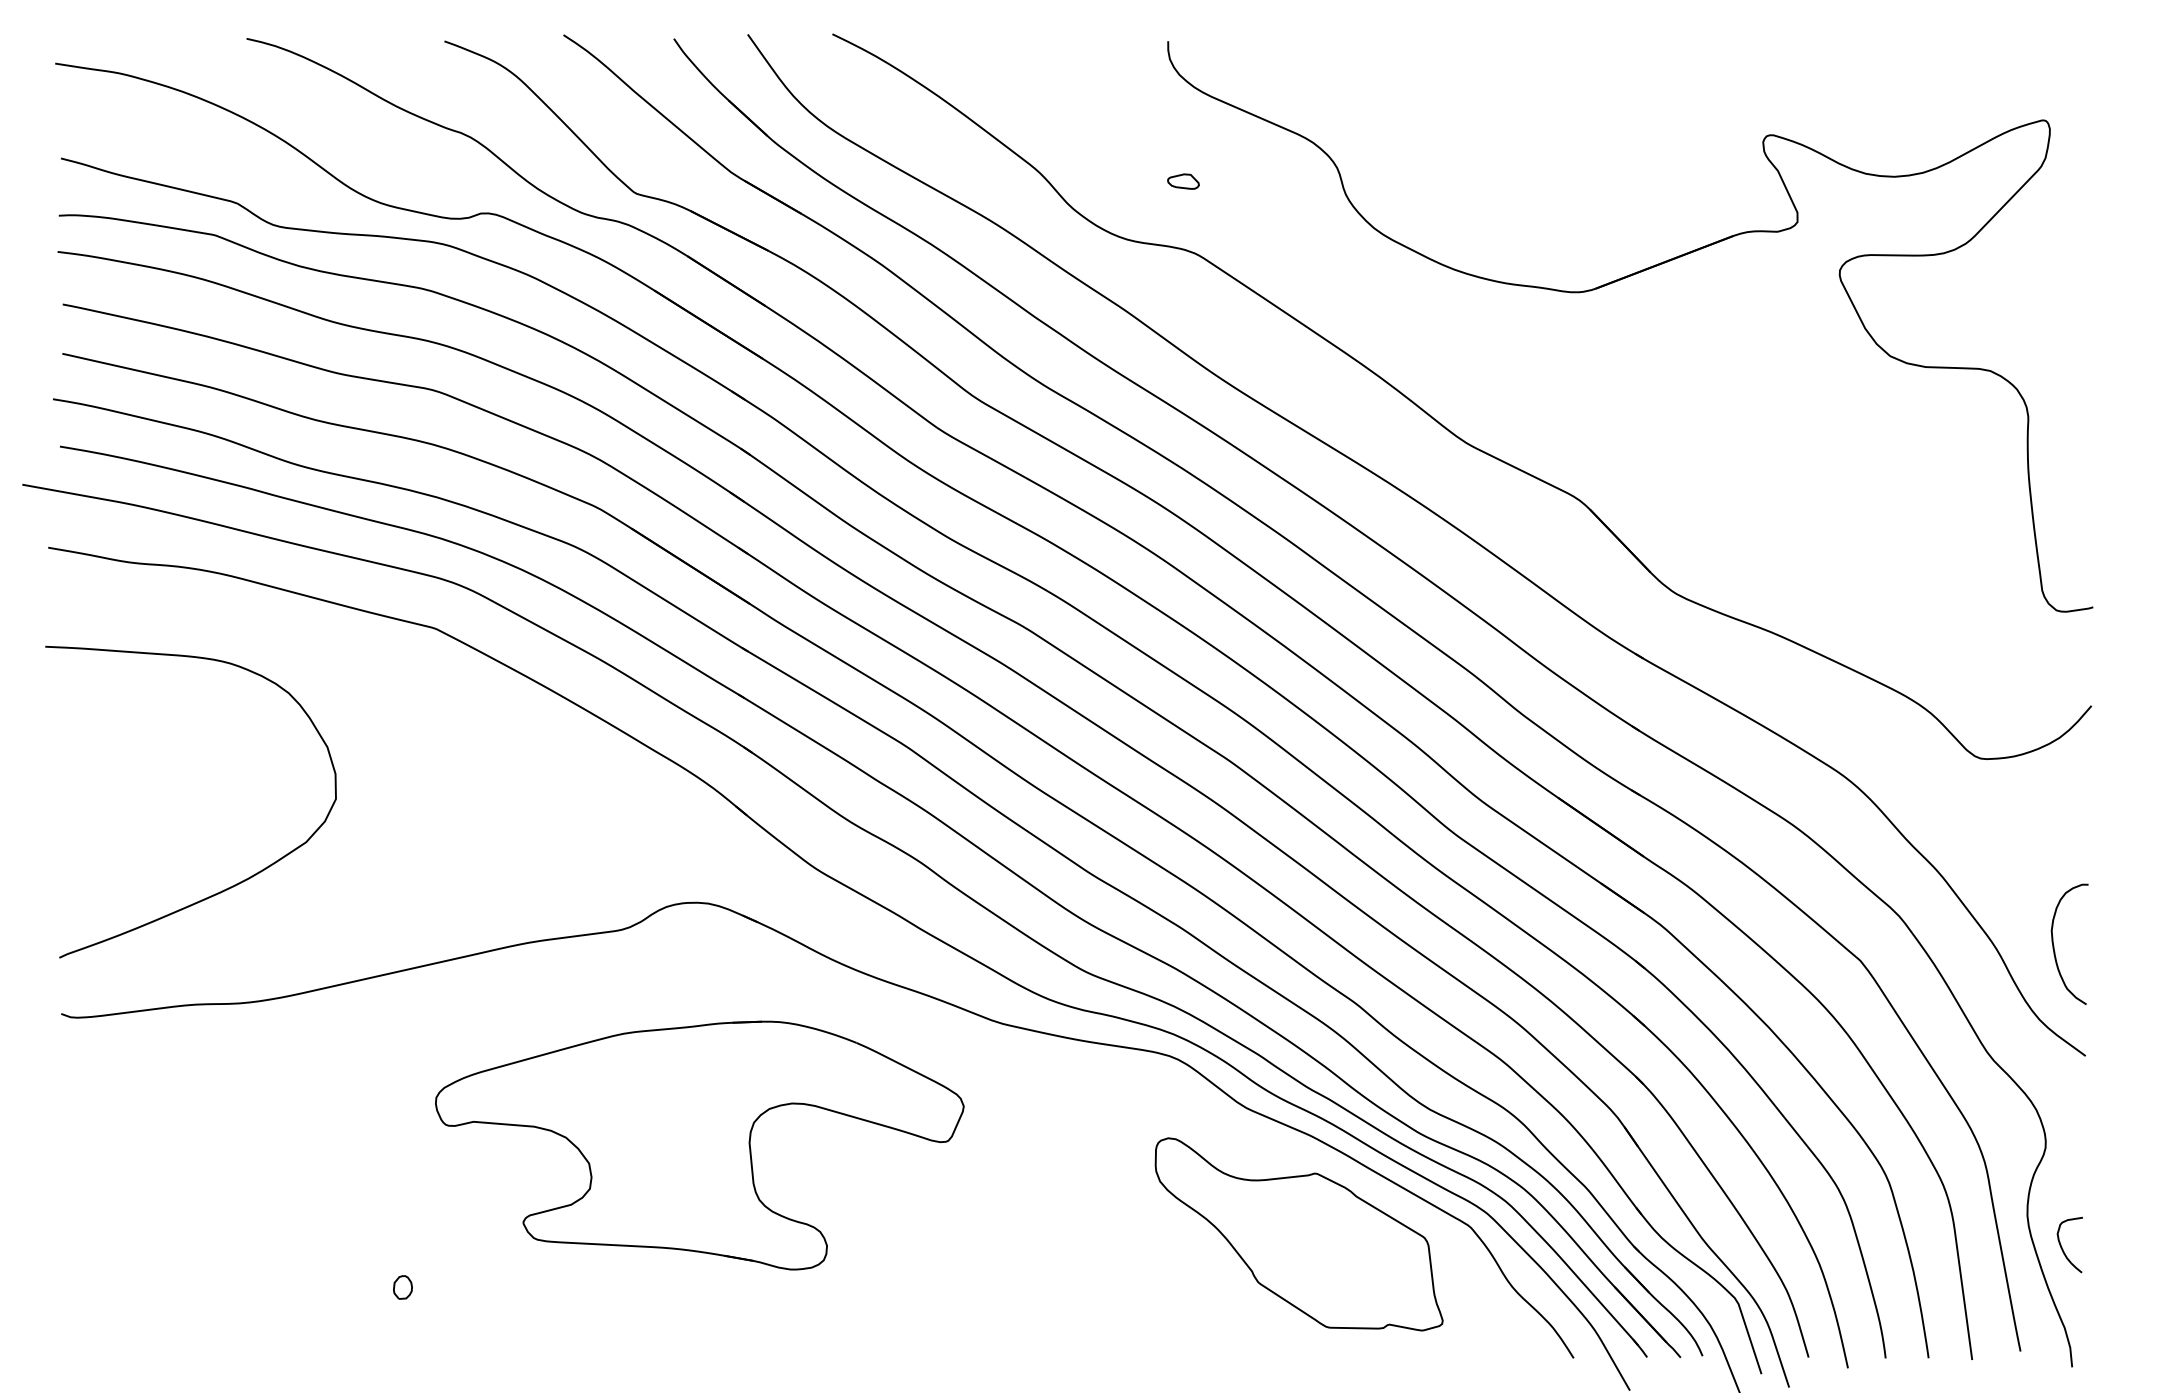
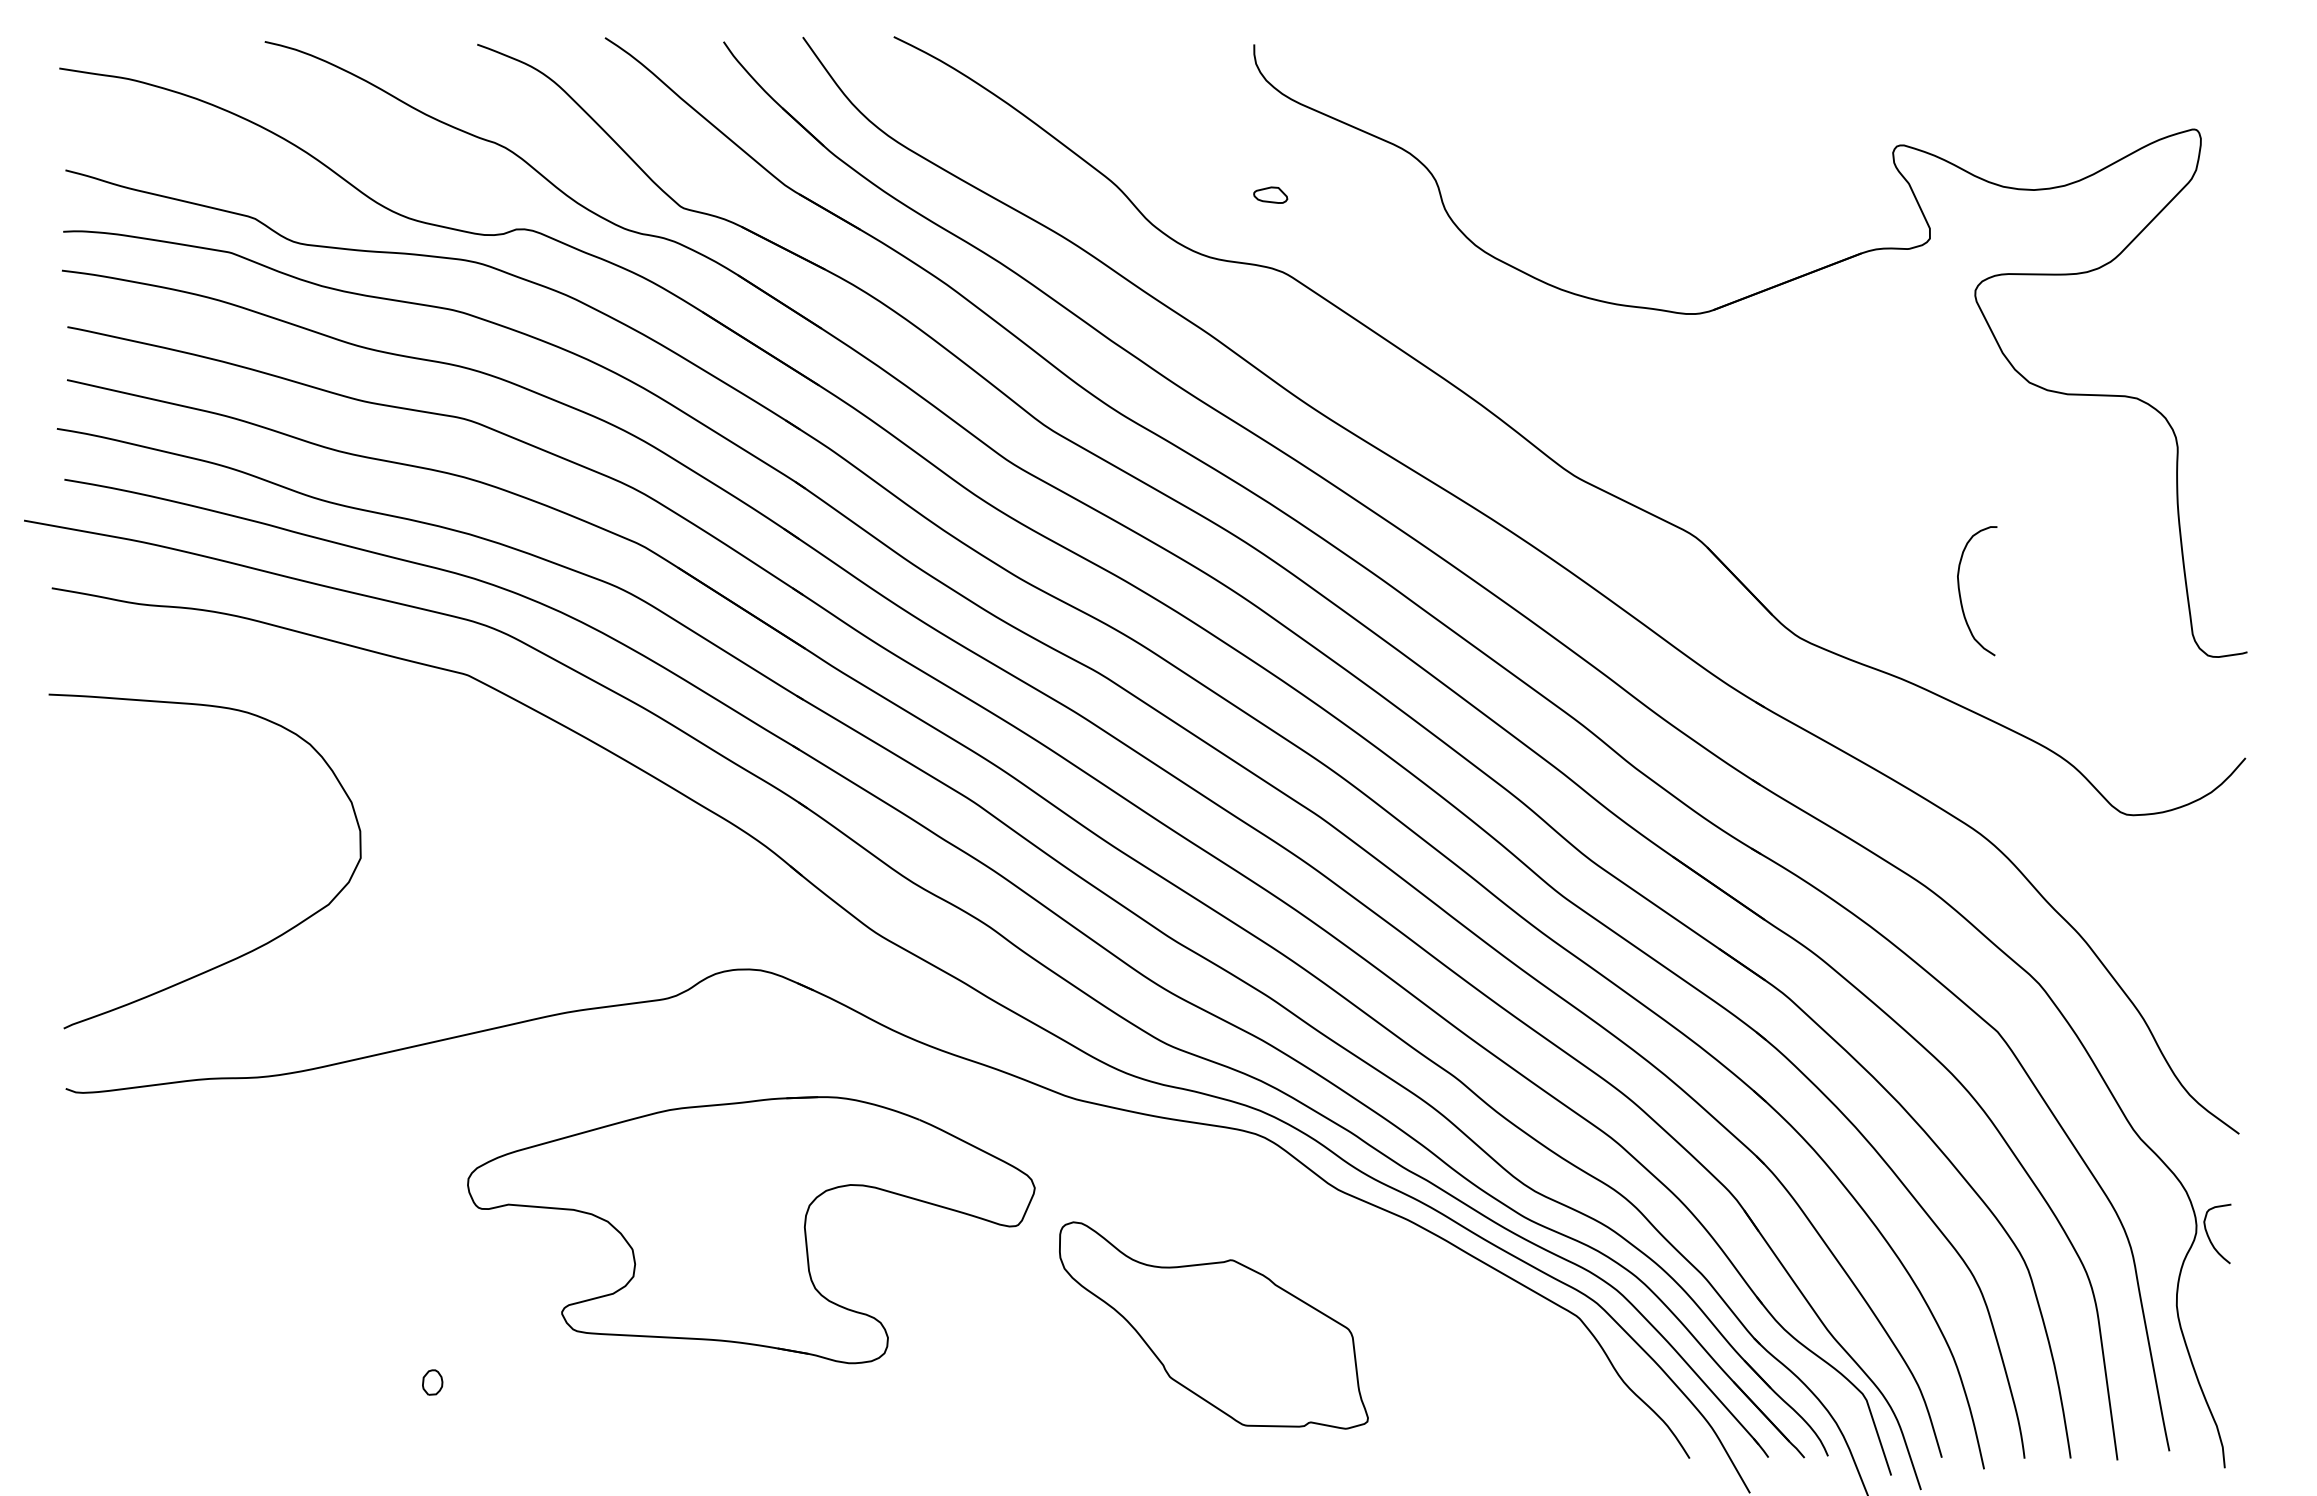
curve: (2054, 944) -> (1960, 591), moved
part: (1298, 1234) -> (1213, 1325), moved
curve: (2062, 1247) -> (2209, 1236), moved

